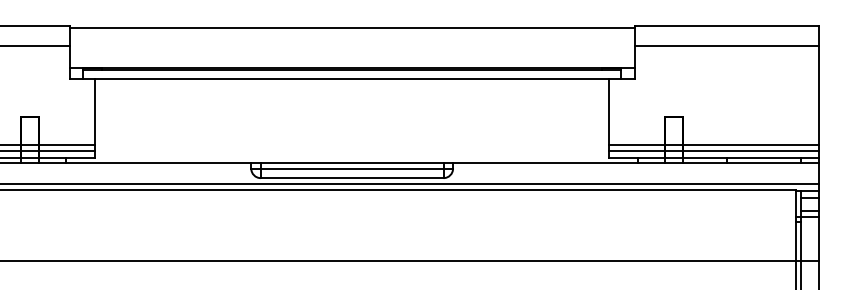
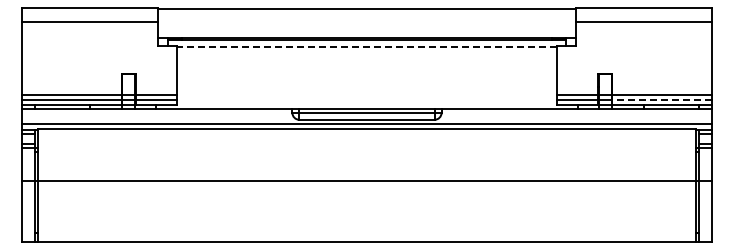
line: (351, 78) -> (366, 46), solid -> dashed
line: (750, 150) -> (661, 99), solid -> dashed

